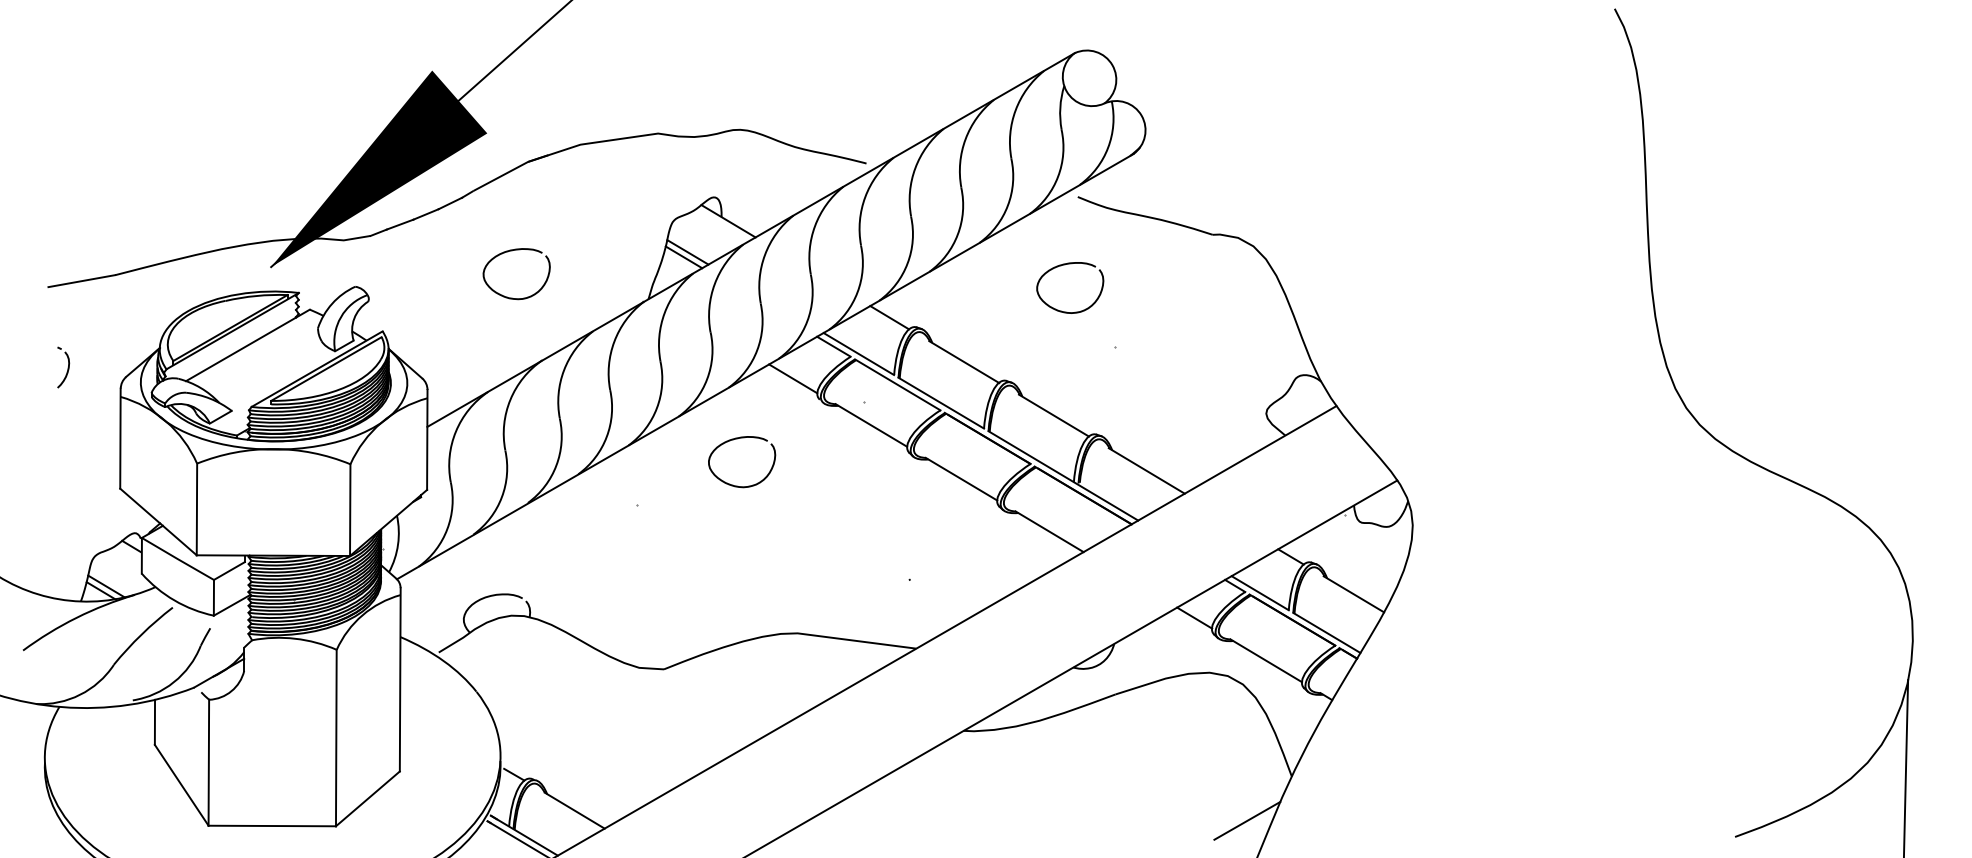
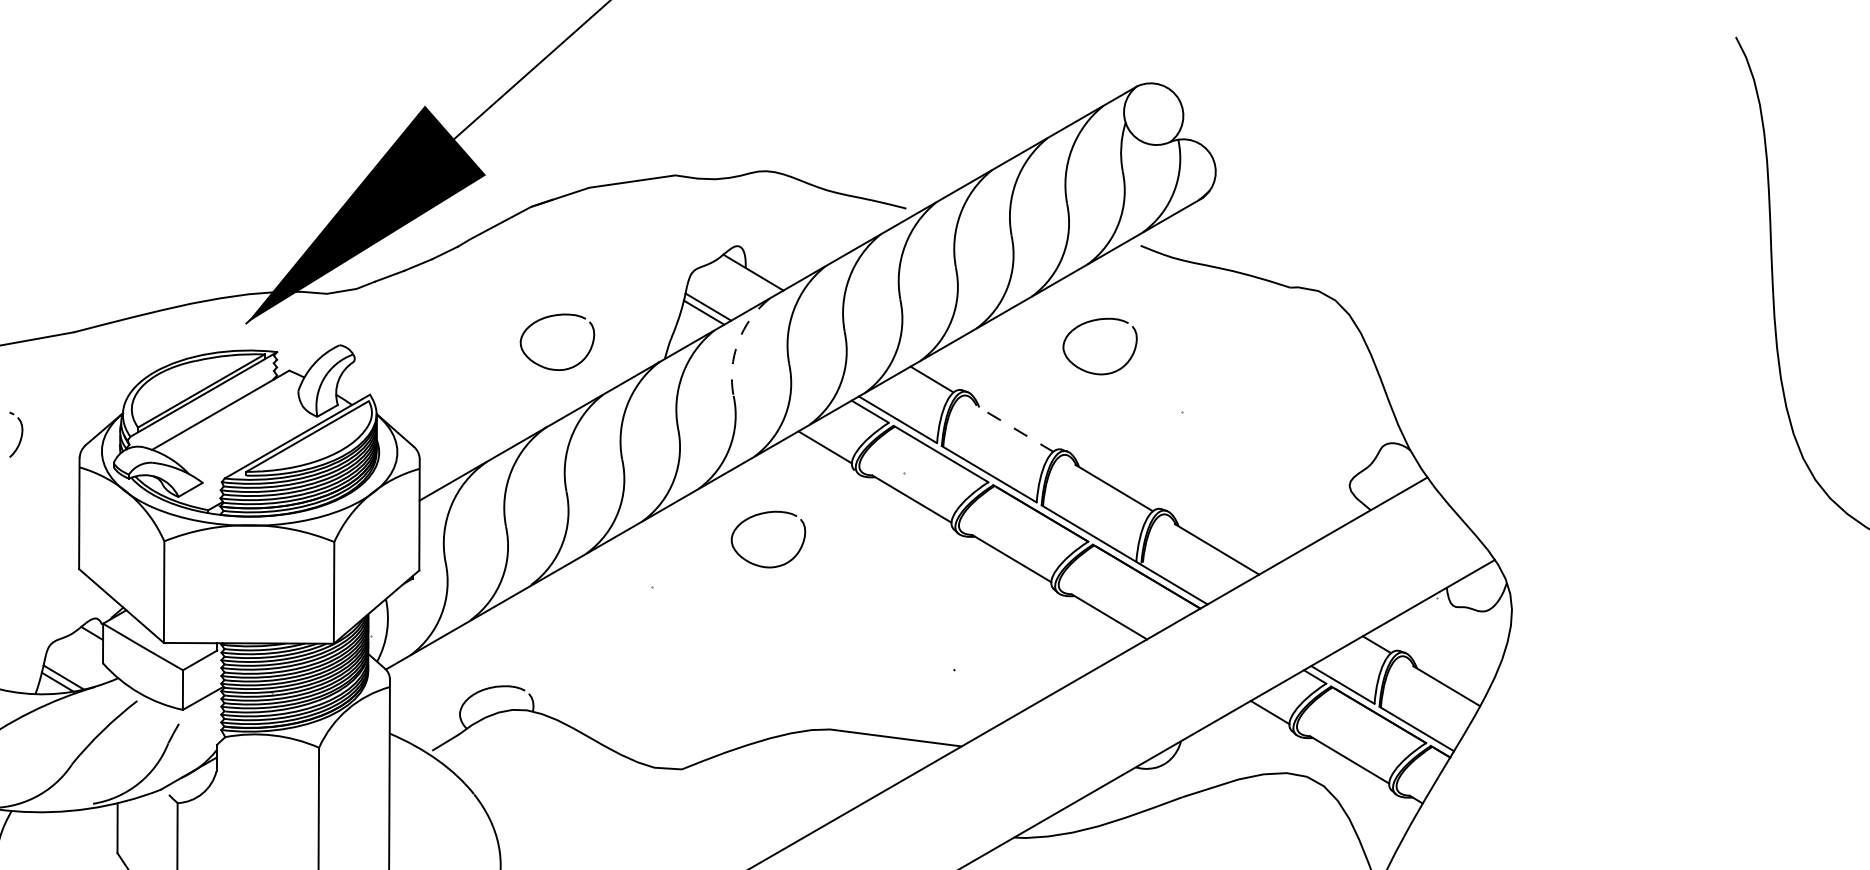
curve: (512, 251) -> (552, 317), moved
curve: (1065, 265) -> (1094, 321), moved
arc: (714, 284) -> (737, 342), solid -> dashed
line: (964, 362) -> (1015, 429), solid -> dashed

